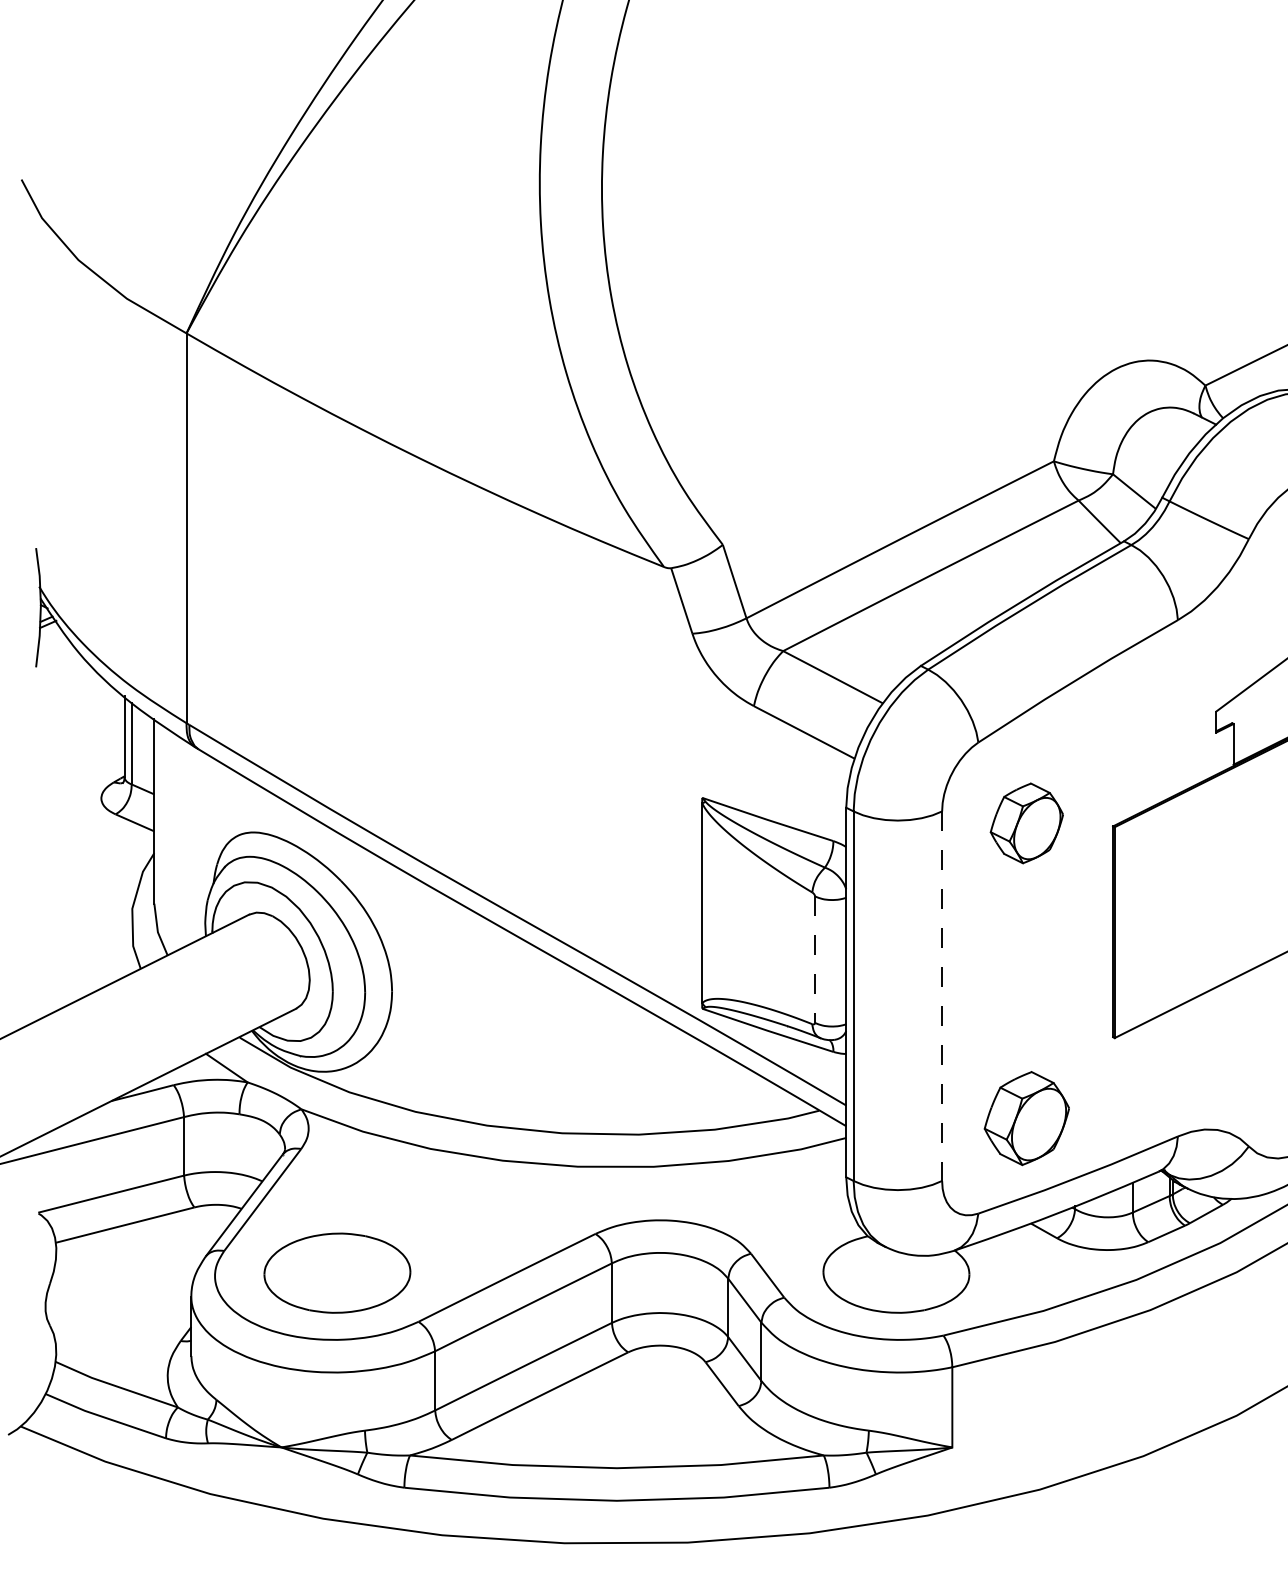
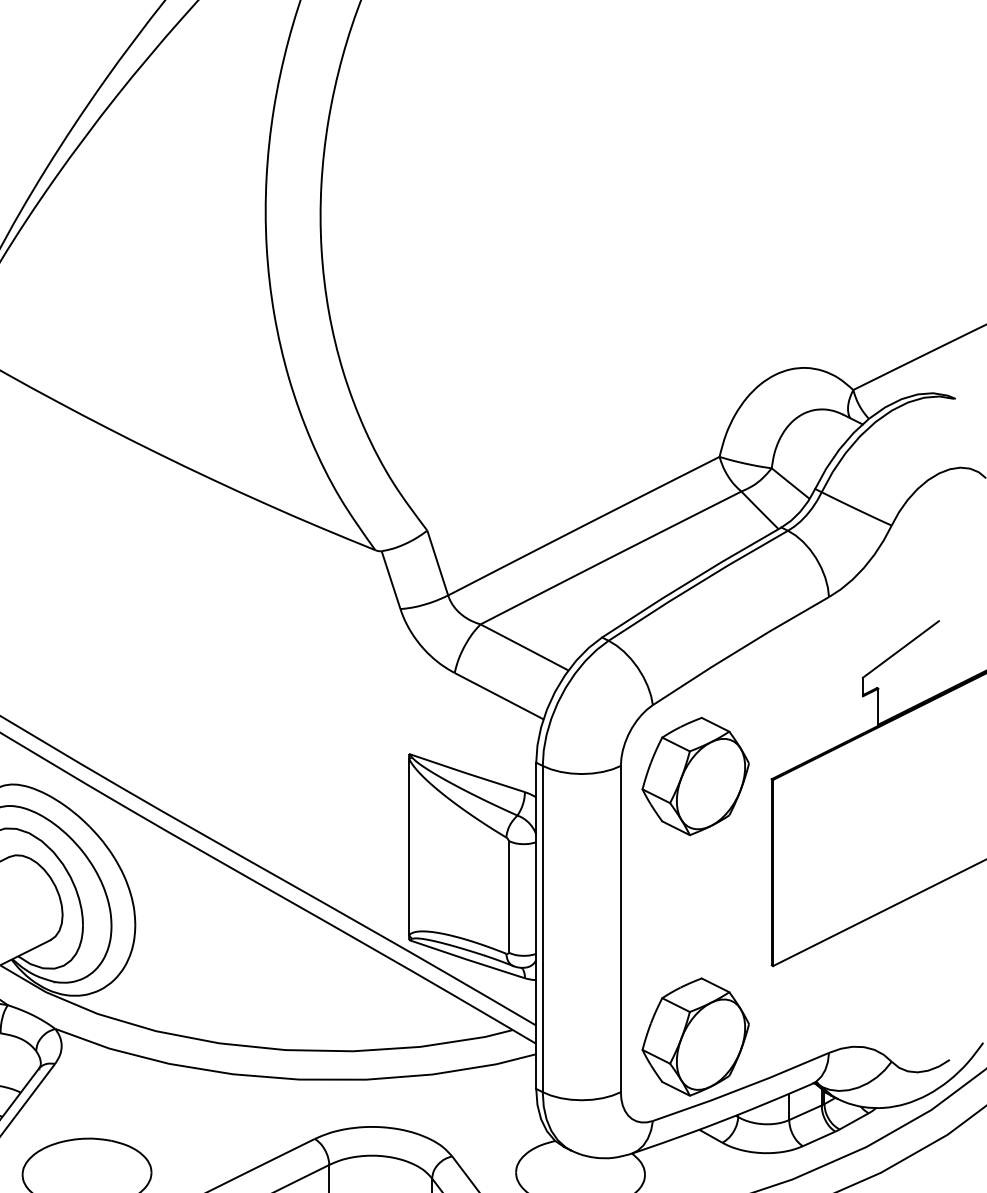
part: (1026, 823) -> (695, 776), size x1.67
line: (815, 960) -> (509, 897), dashed -> solid
line: (942, 996) -> (621, 929), dashed -> solid
part: (1026, 1118) -> (695, 1037), size x1.43

